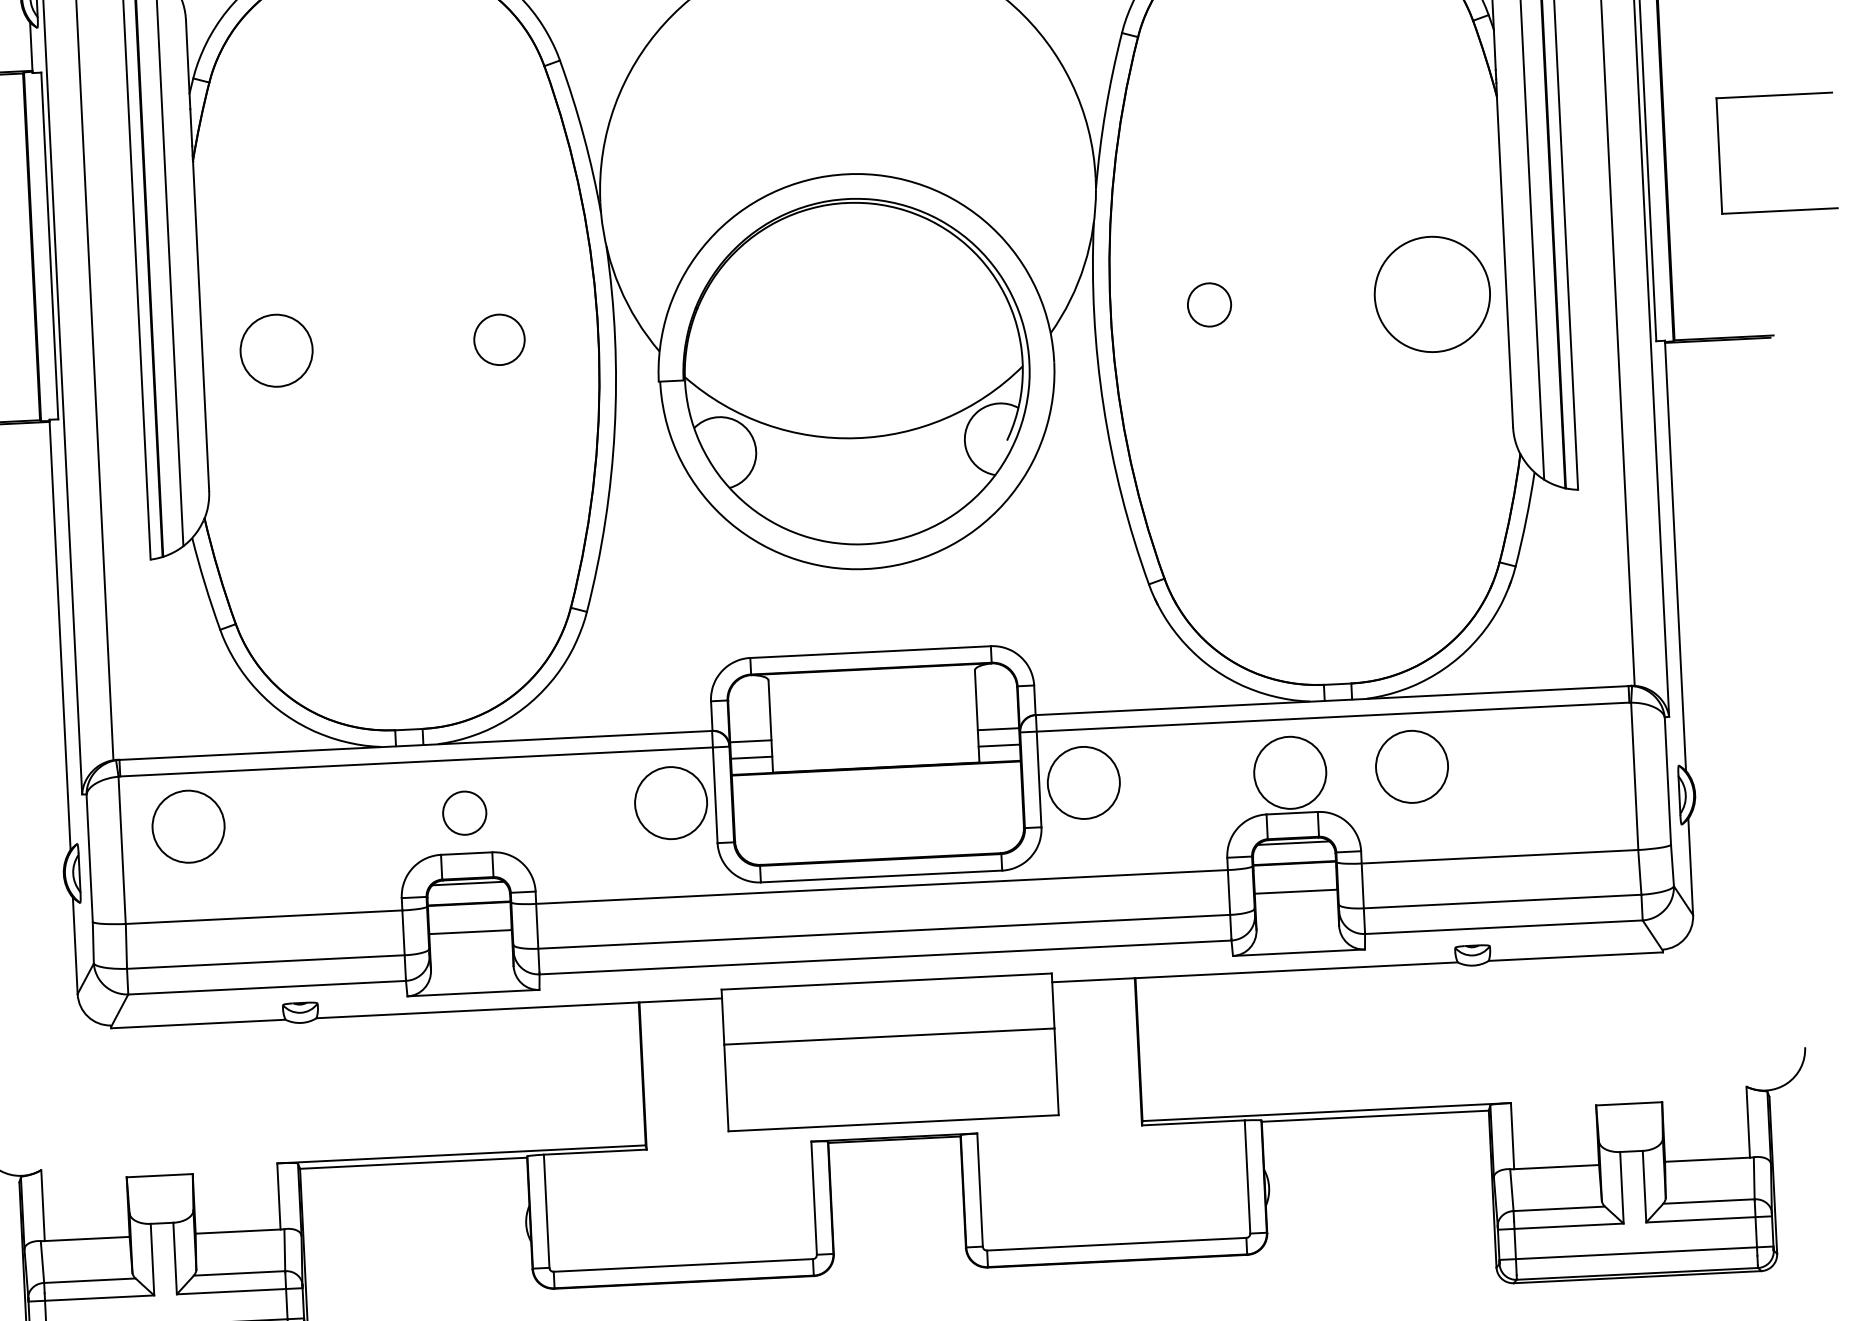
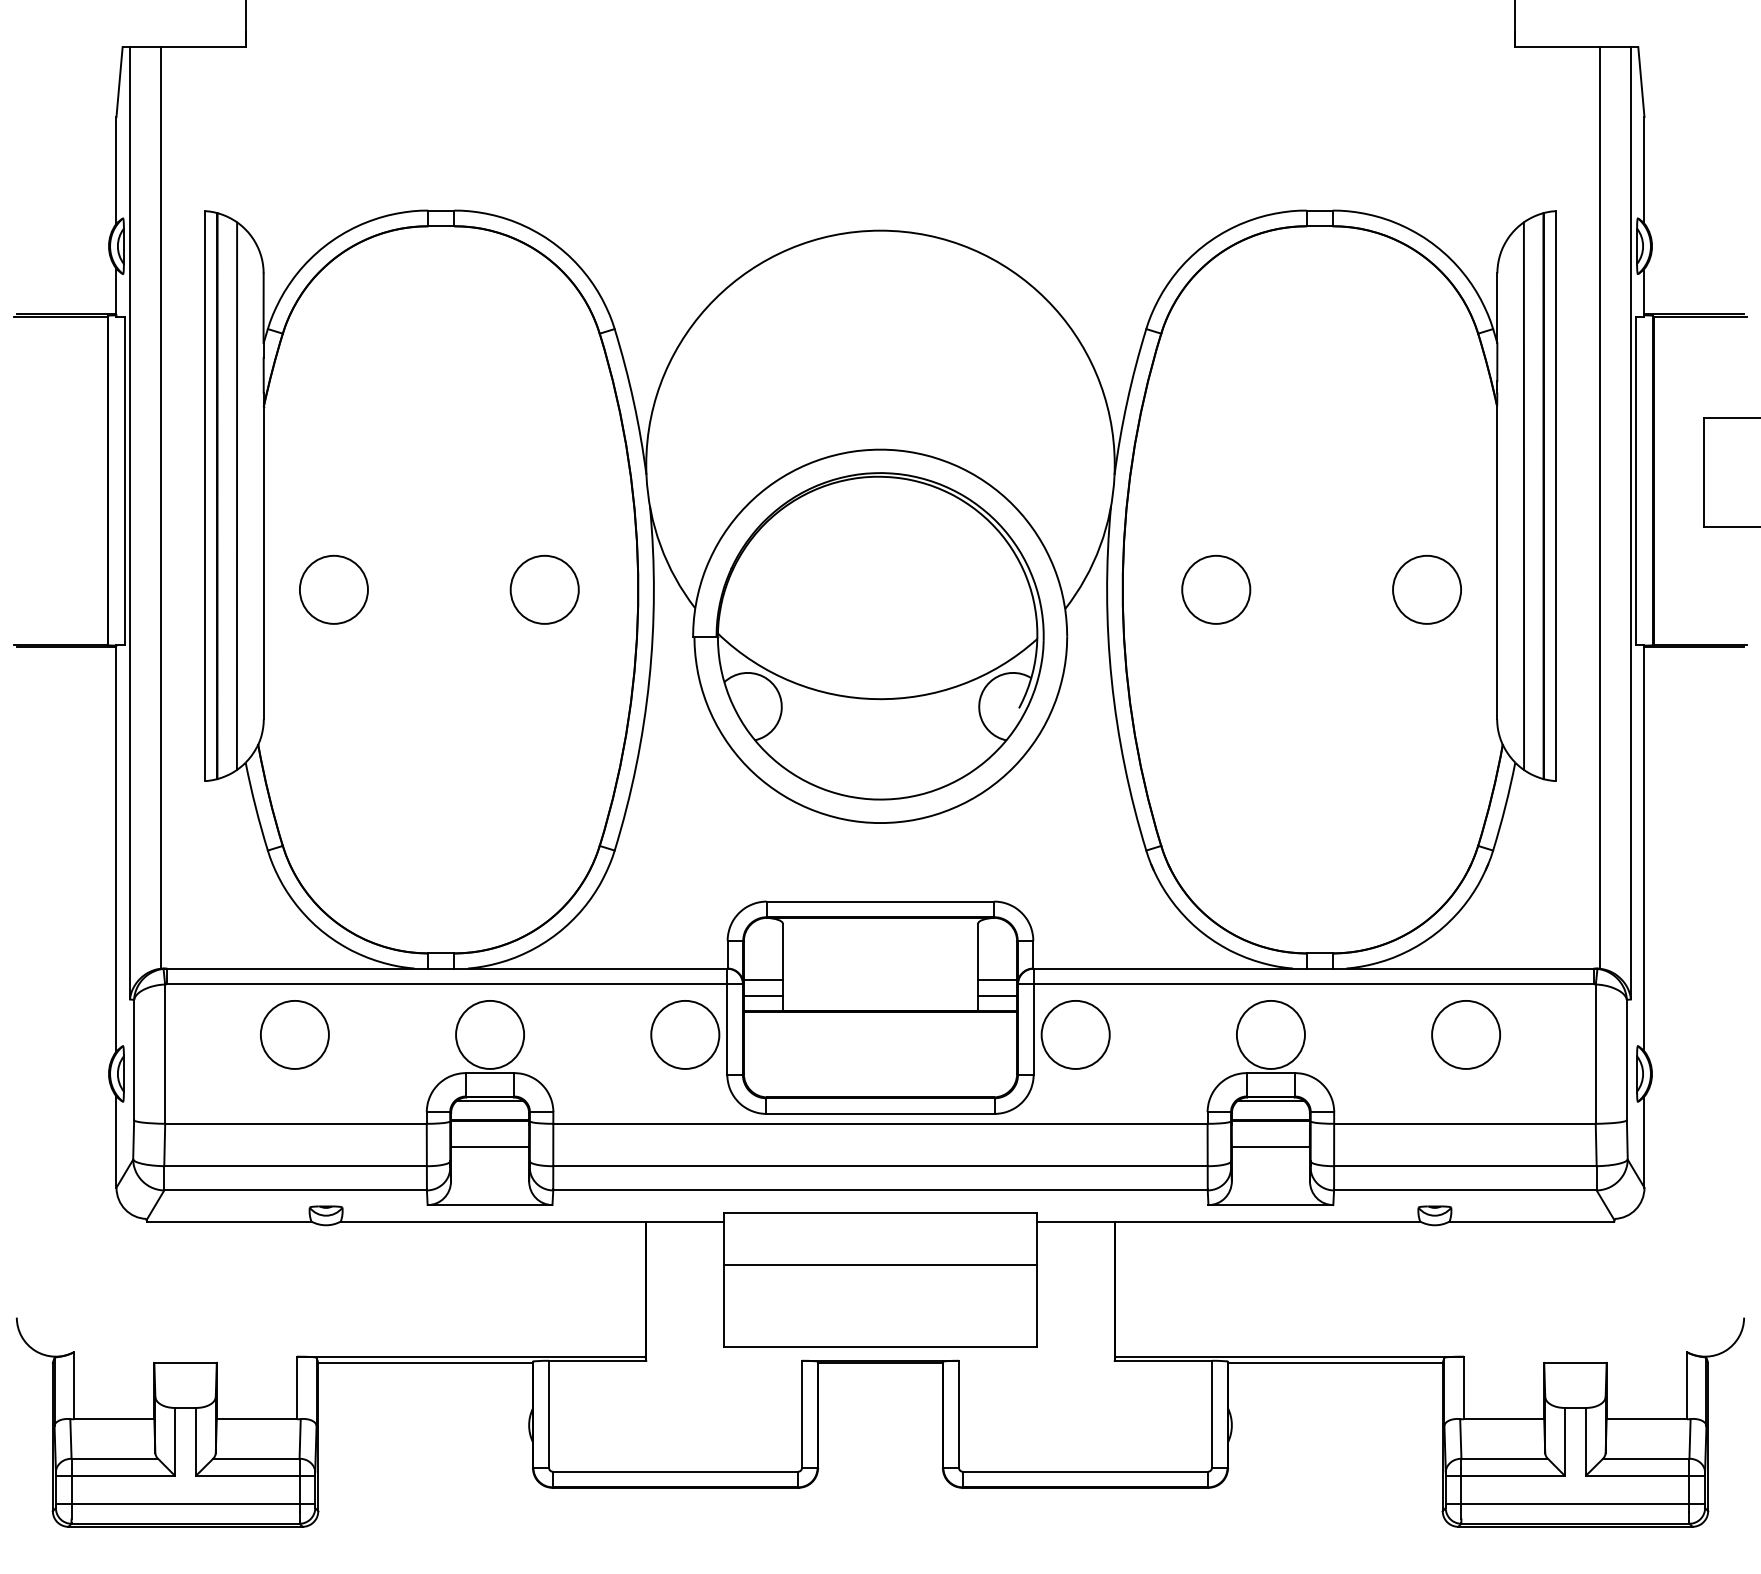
circle: (1431, 293) -> (1426, 589), size x0.62
circle: (1209, 304) -> (1216, 589), size x1.67
circle: (499, 339) -> (544, 589), size x1.43
circle: (1412, 766) -> (1466, 1034), moved
circle: (465, 812) -> (490, 1034), size x1.67
circle: (188, 826) -> (294, 1034), moved

